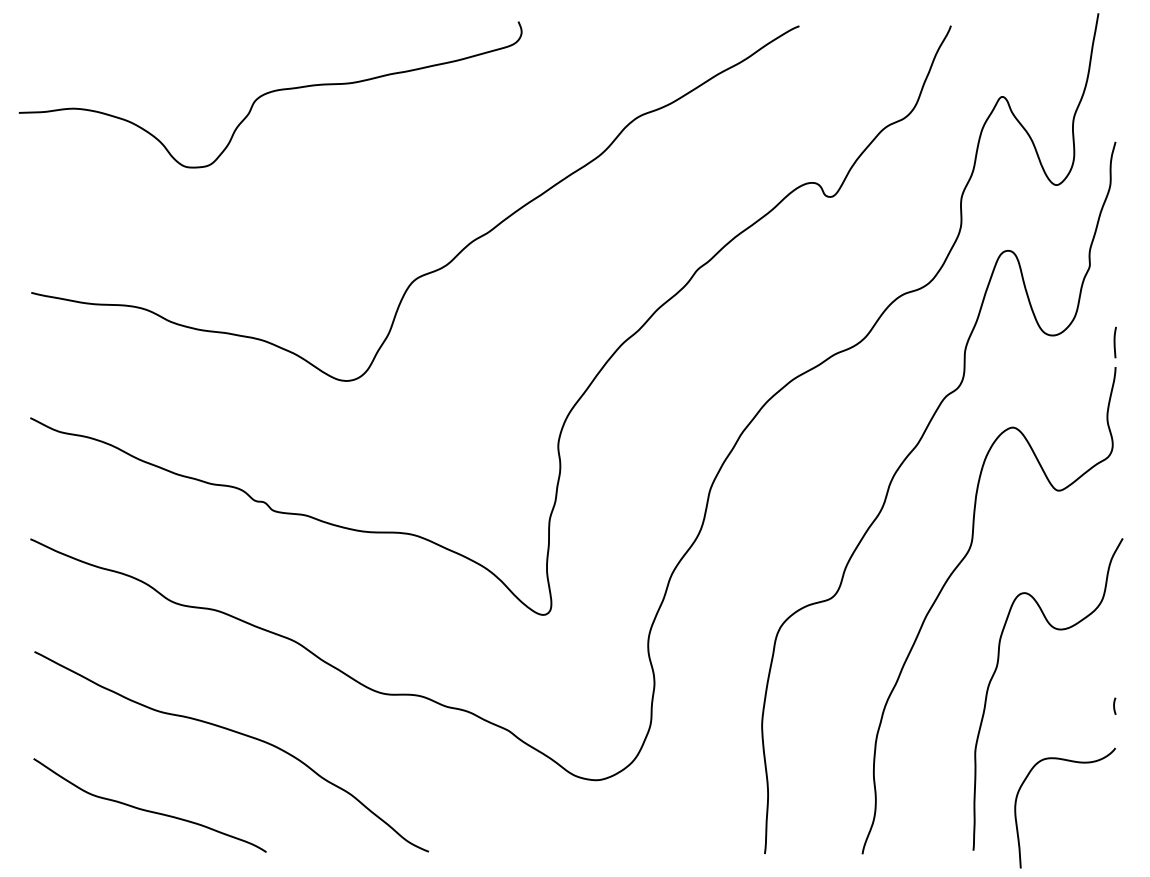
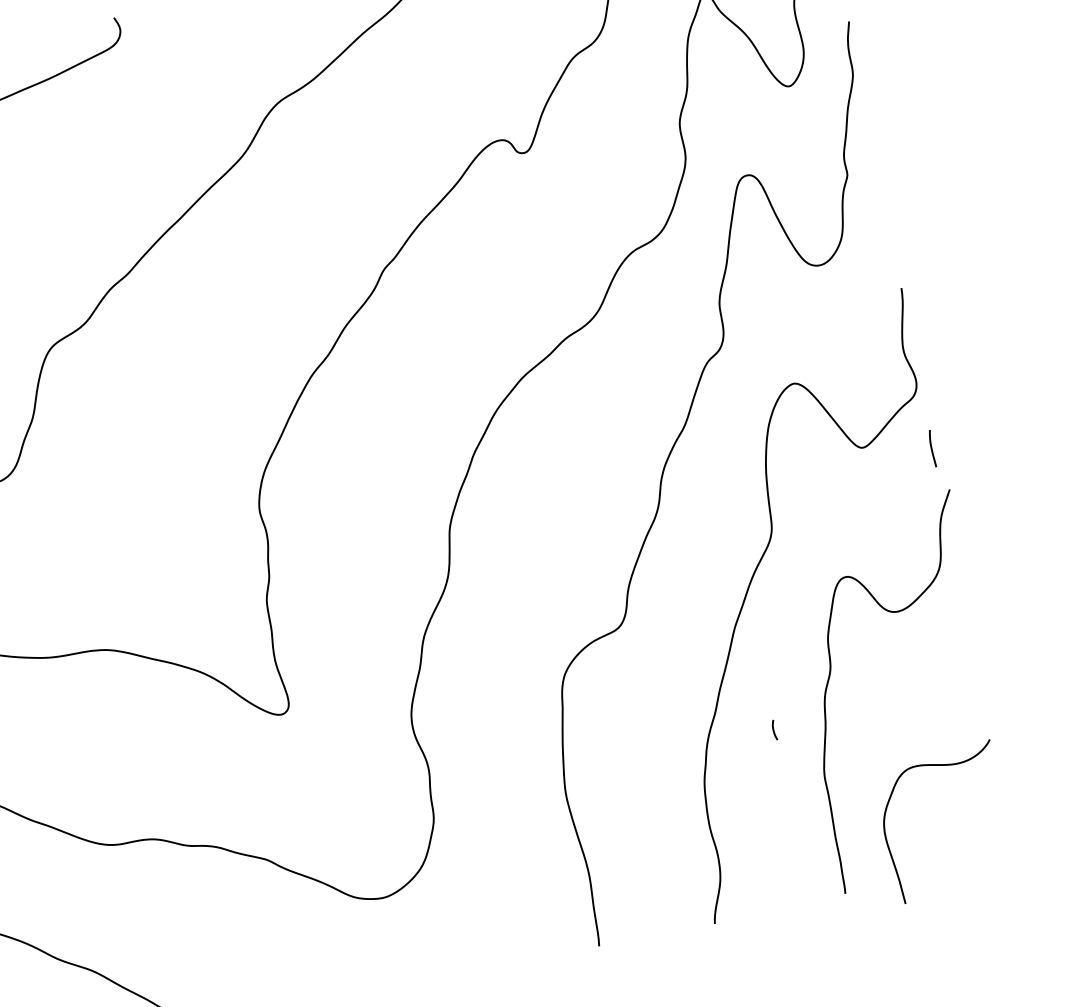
line: (1114, 342) -> (931, 448), moved
line: (1114, 705) -> (773, 729), moved

